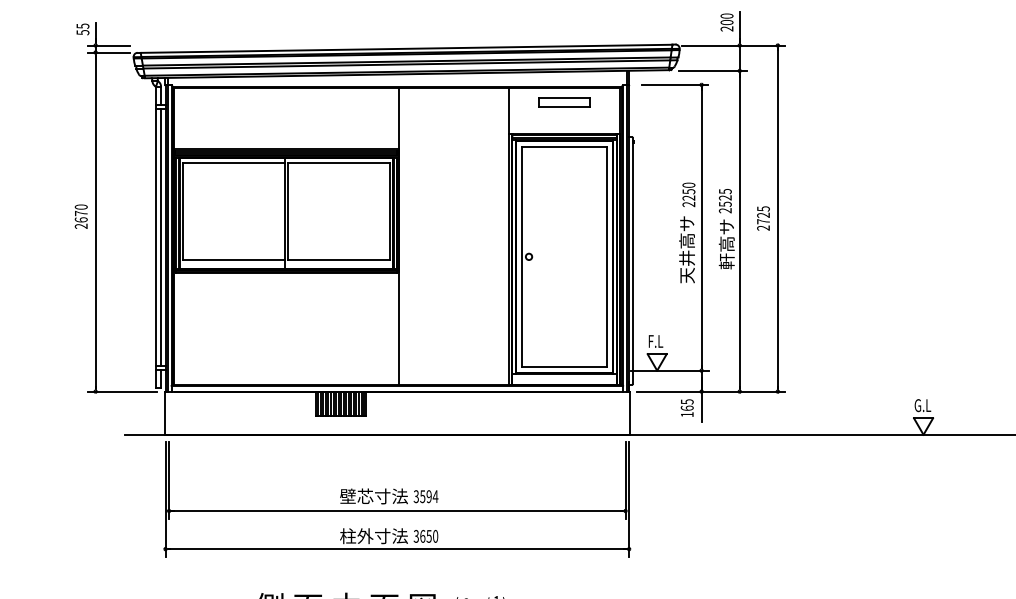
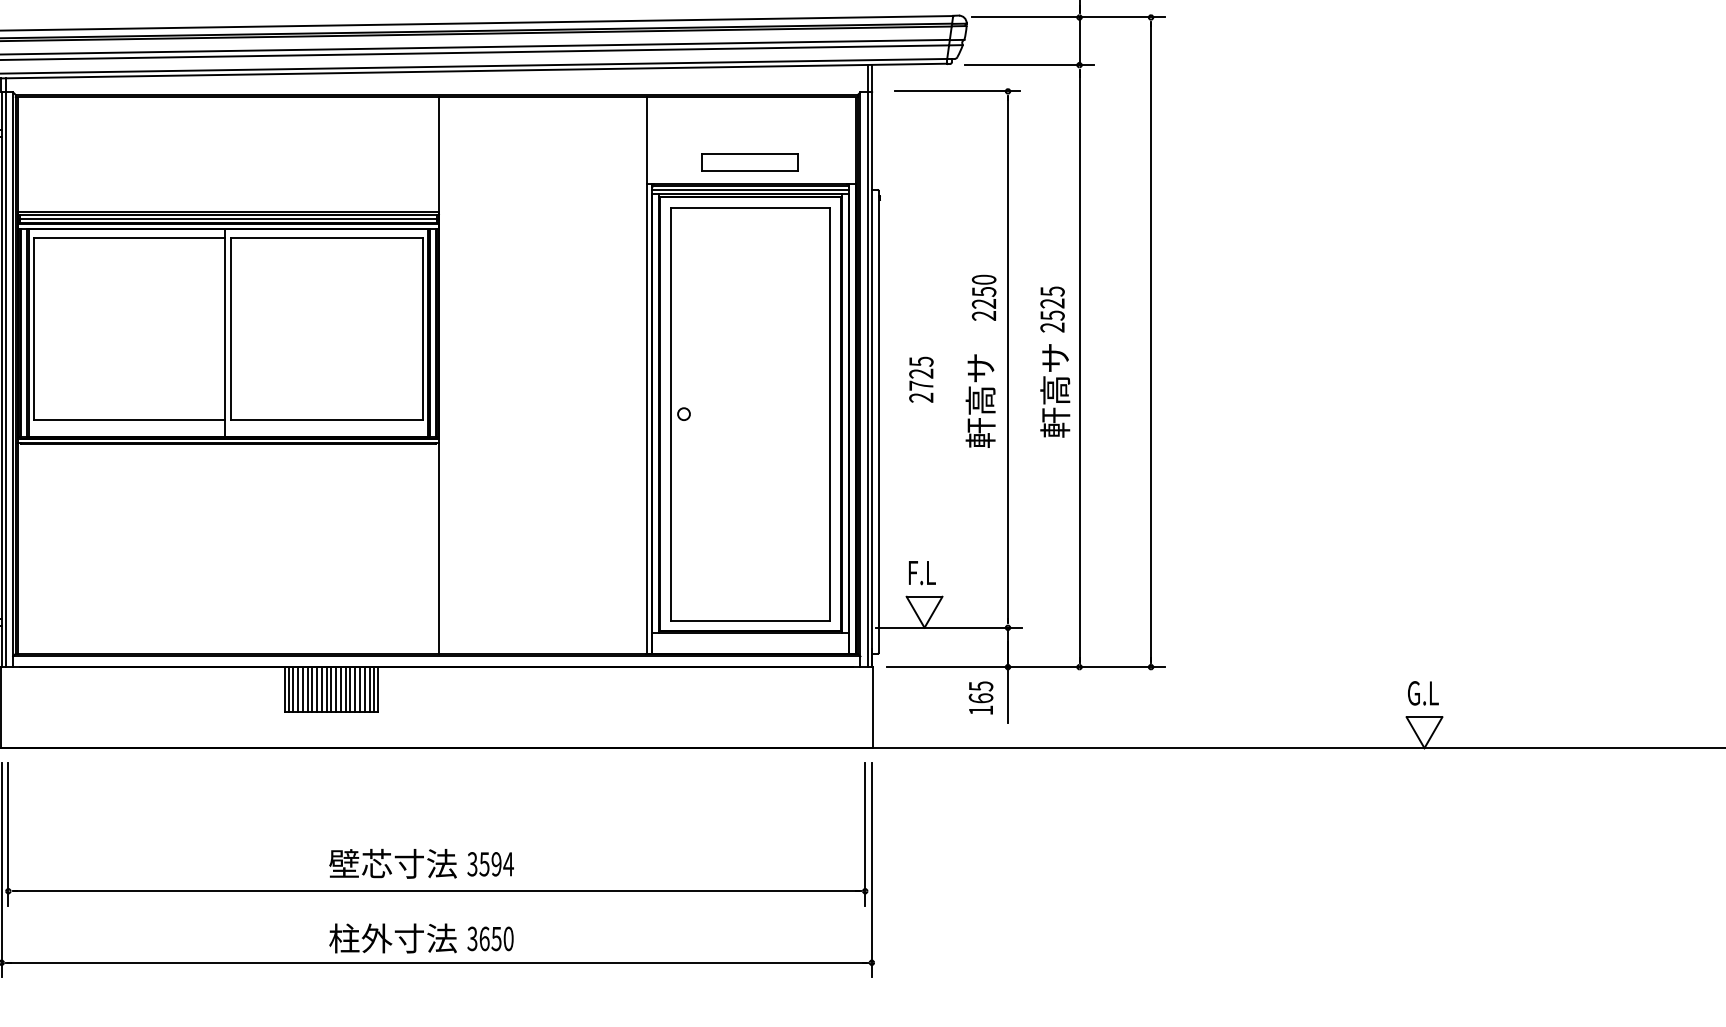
part: (564, 102) -> (750, 161), moved
text: (763, 218) -> (921, 379), moved
text: (686, 249) -> (979, 400), 天井高サ -> 軒高サ

